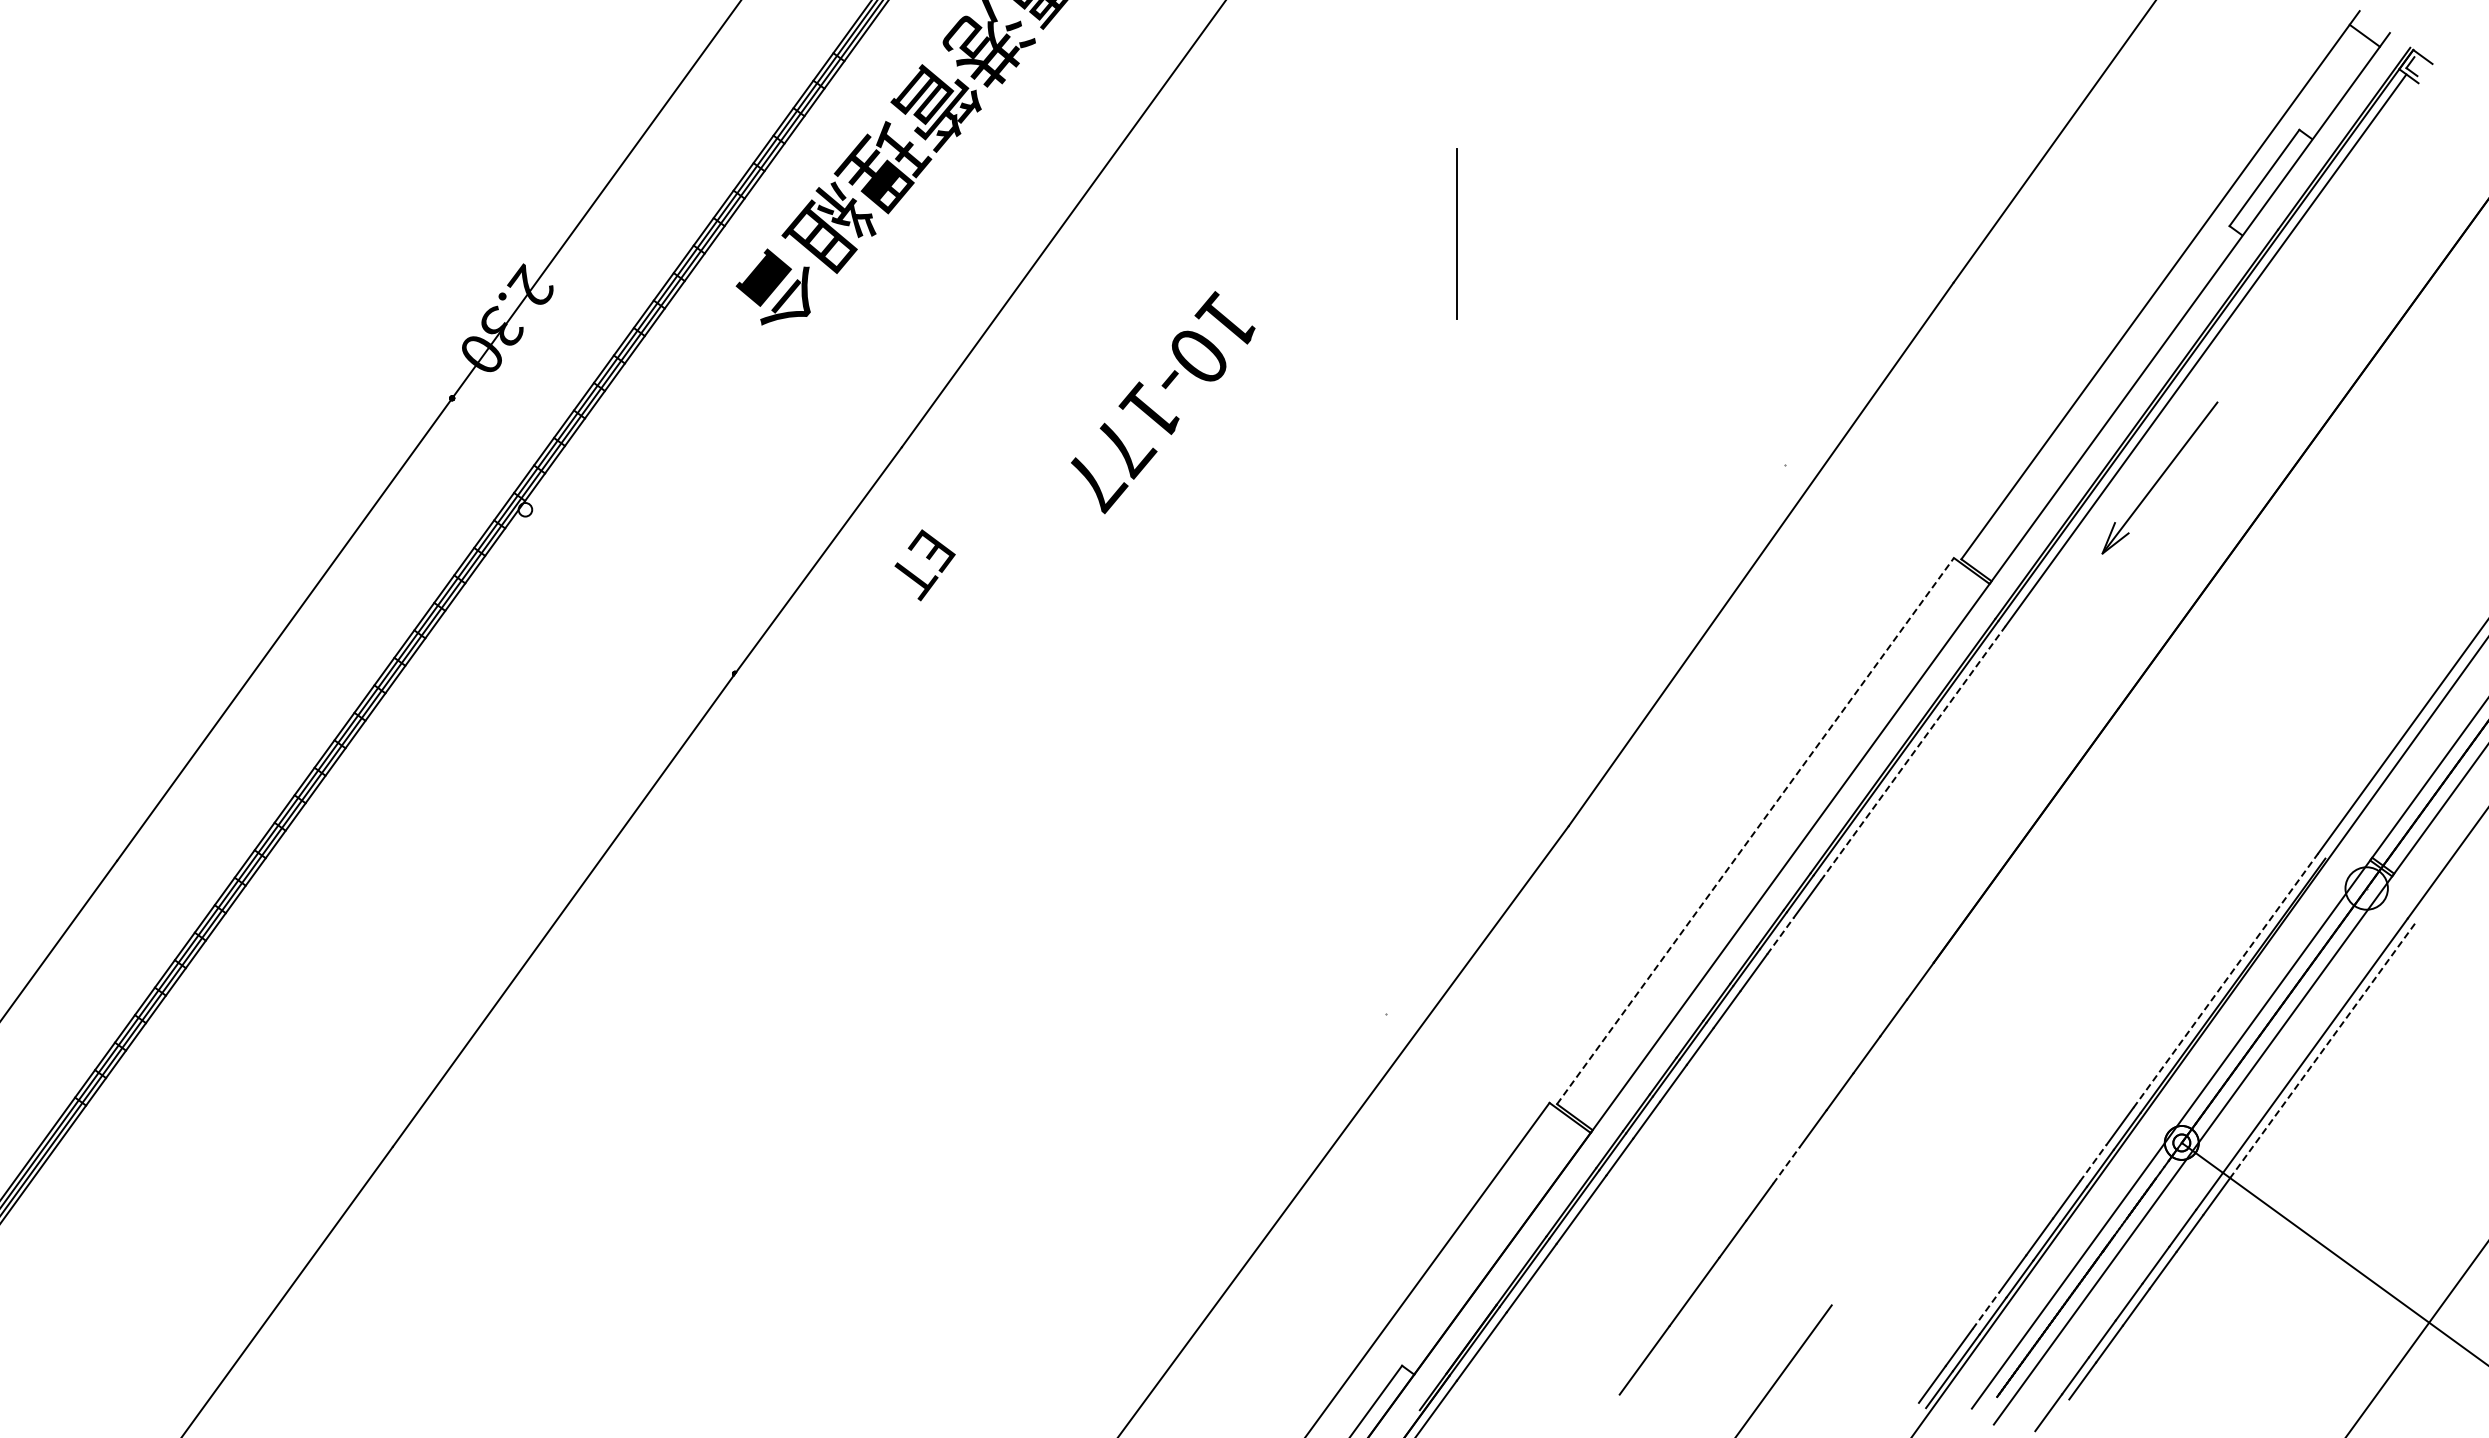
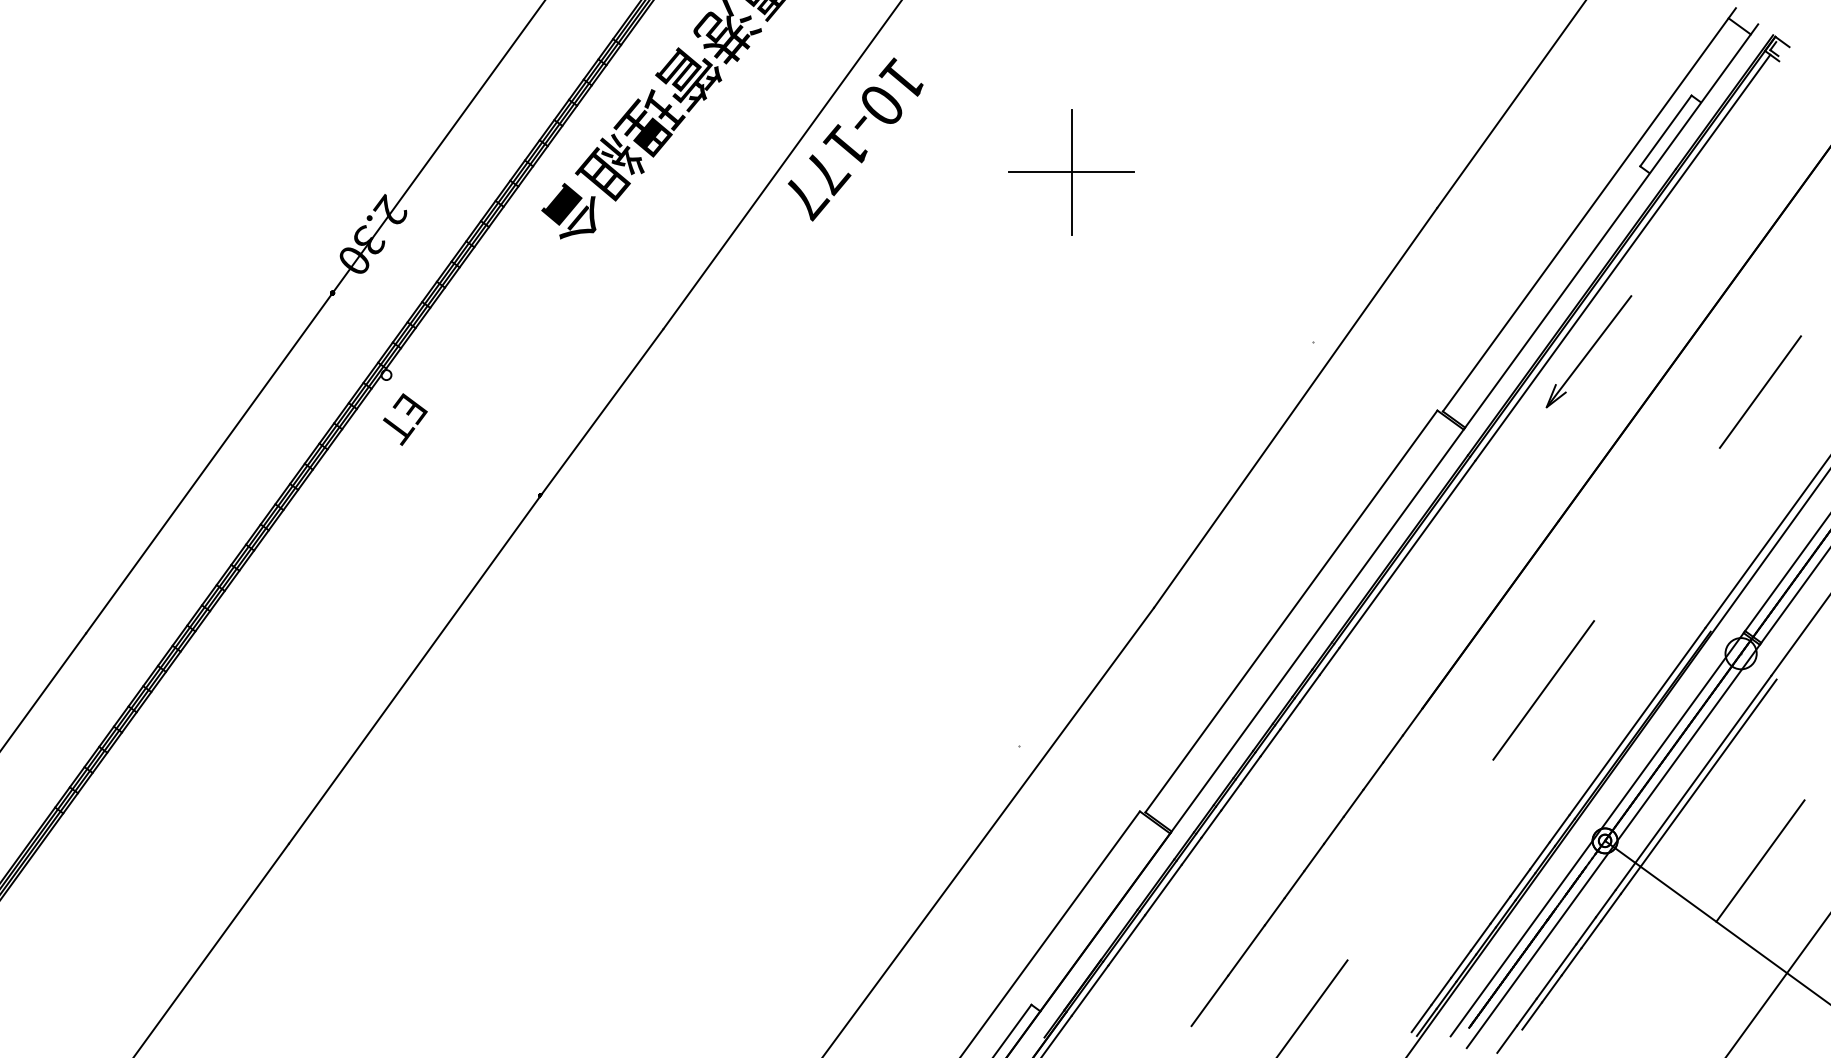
line: (1456, 233) -> (1071, 171), added
text: (1163, 402) -> (855, 139), moved
line: (2392, 532) -> (1760, 391), added
text: (924, 565) -> (404, 419), moved
line: (1913, 753) -> (1407, 554), dashed -> solid
line: (1755, 831) -> (1291, 611), dashed -> solid
line: (1780, 935) -> (1309, 688), dashed -> solid
line: (2097, 938) -> (1543, 690), added
line: (2226, 980) -> (1637, 721), dashed -> solid
line: (2322, 1051) -> (1708, 773), dashed -> solid
line: (2093, 1163) -> (1540, 856), dashed -> solid
line: (1786, 1165) -> (1314, 857), dashed -> solid
line: (2392, 1169) -> (1760, 860), added
line: (1986, 1310) -> (1461, 964), dashed -> solid

